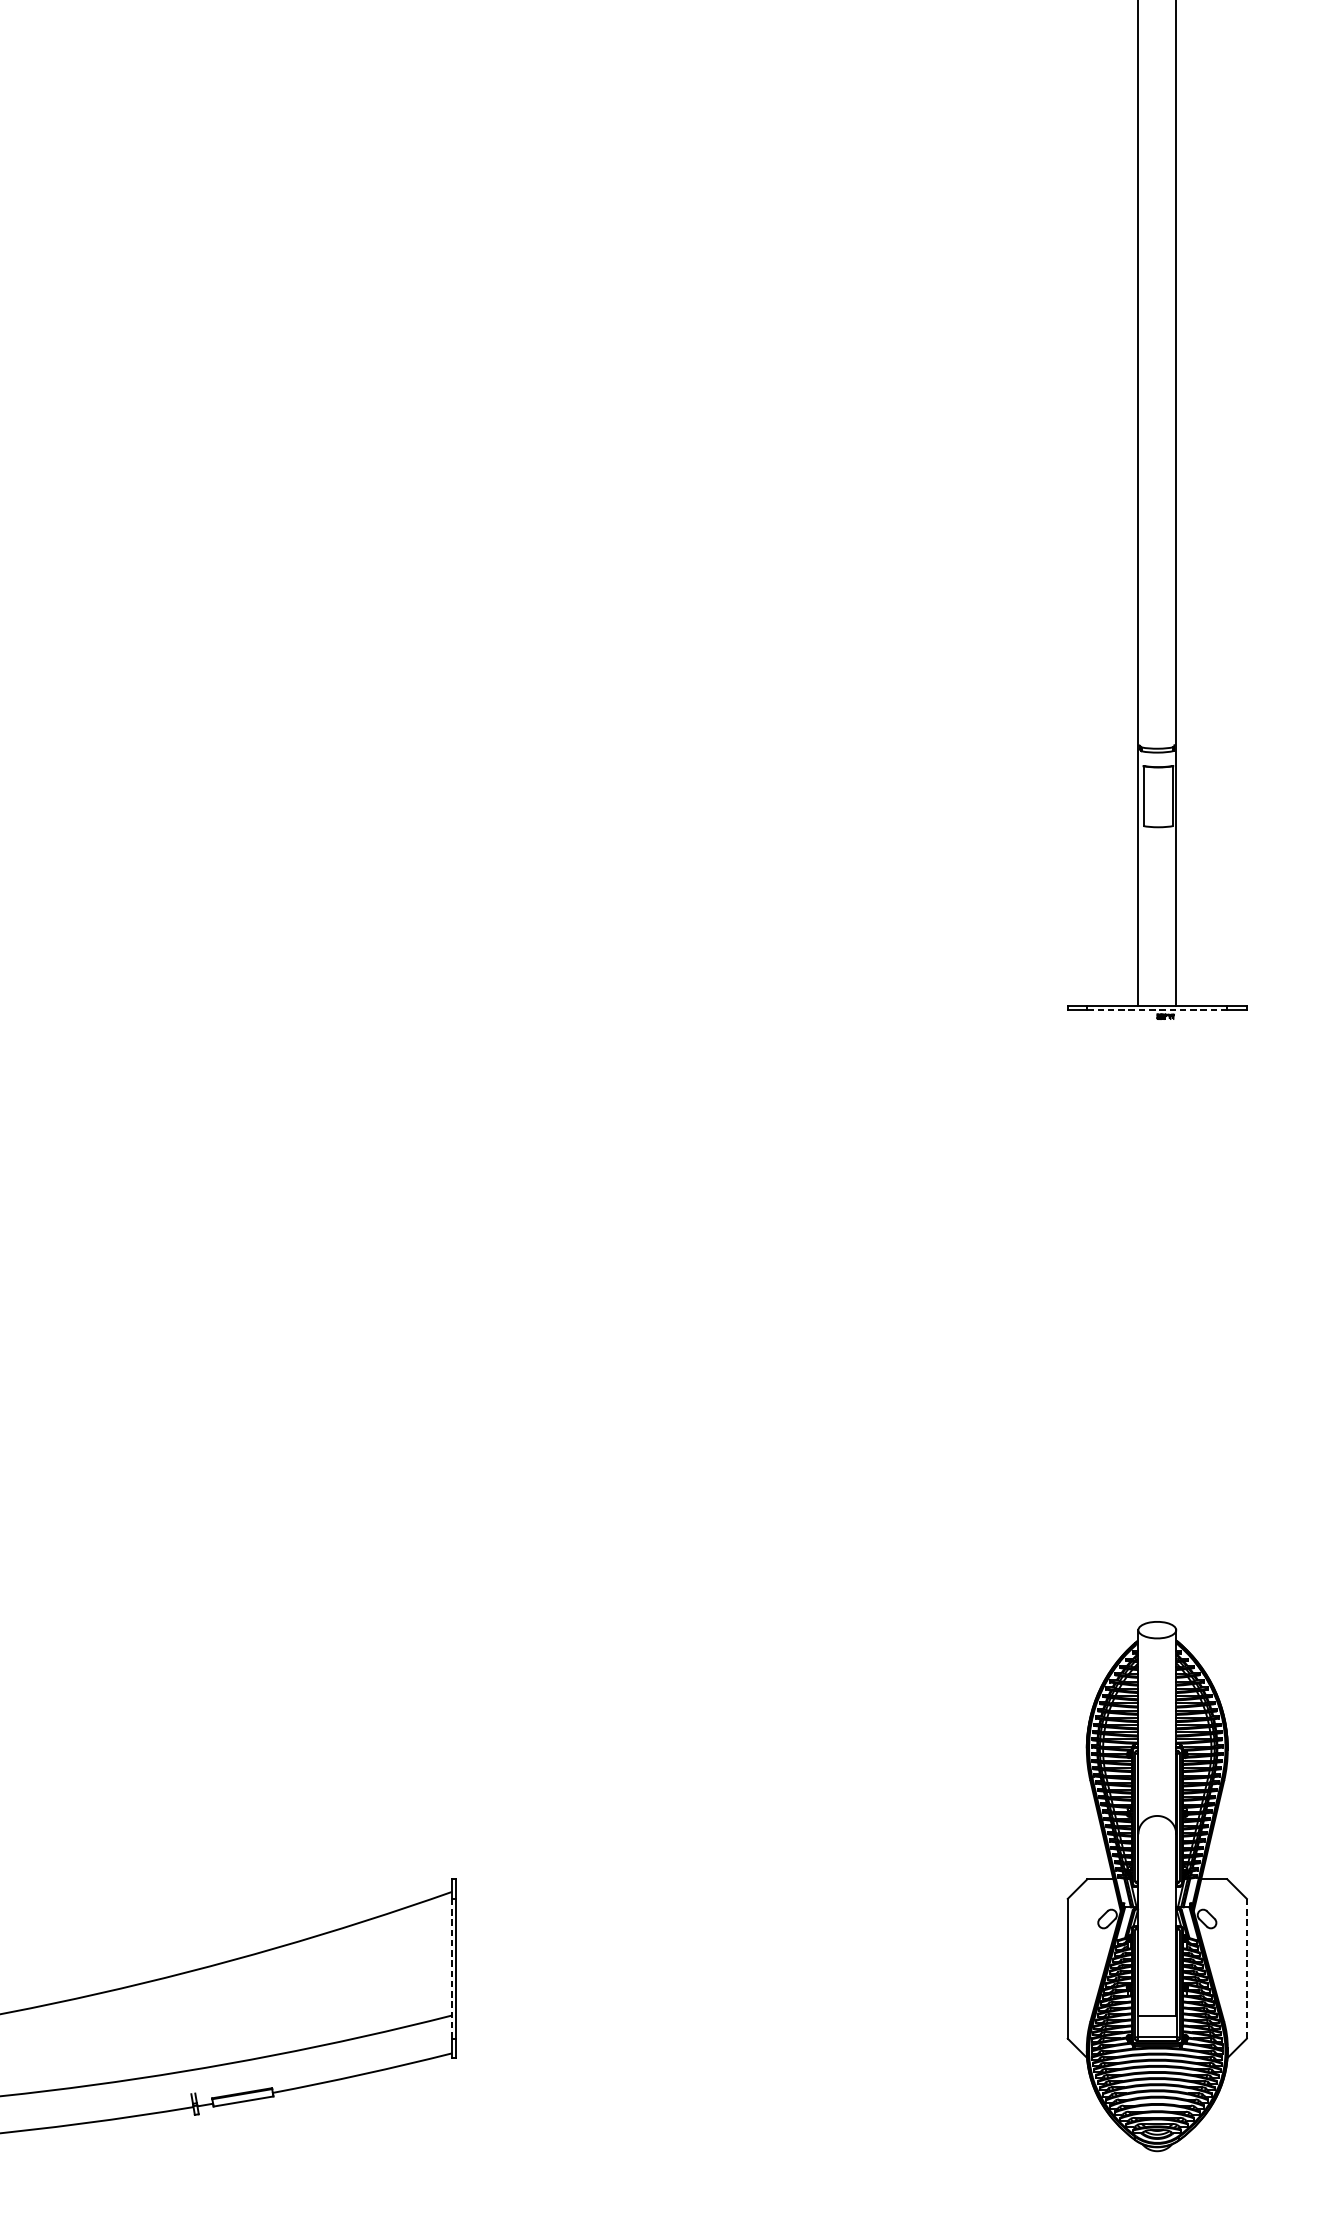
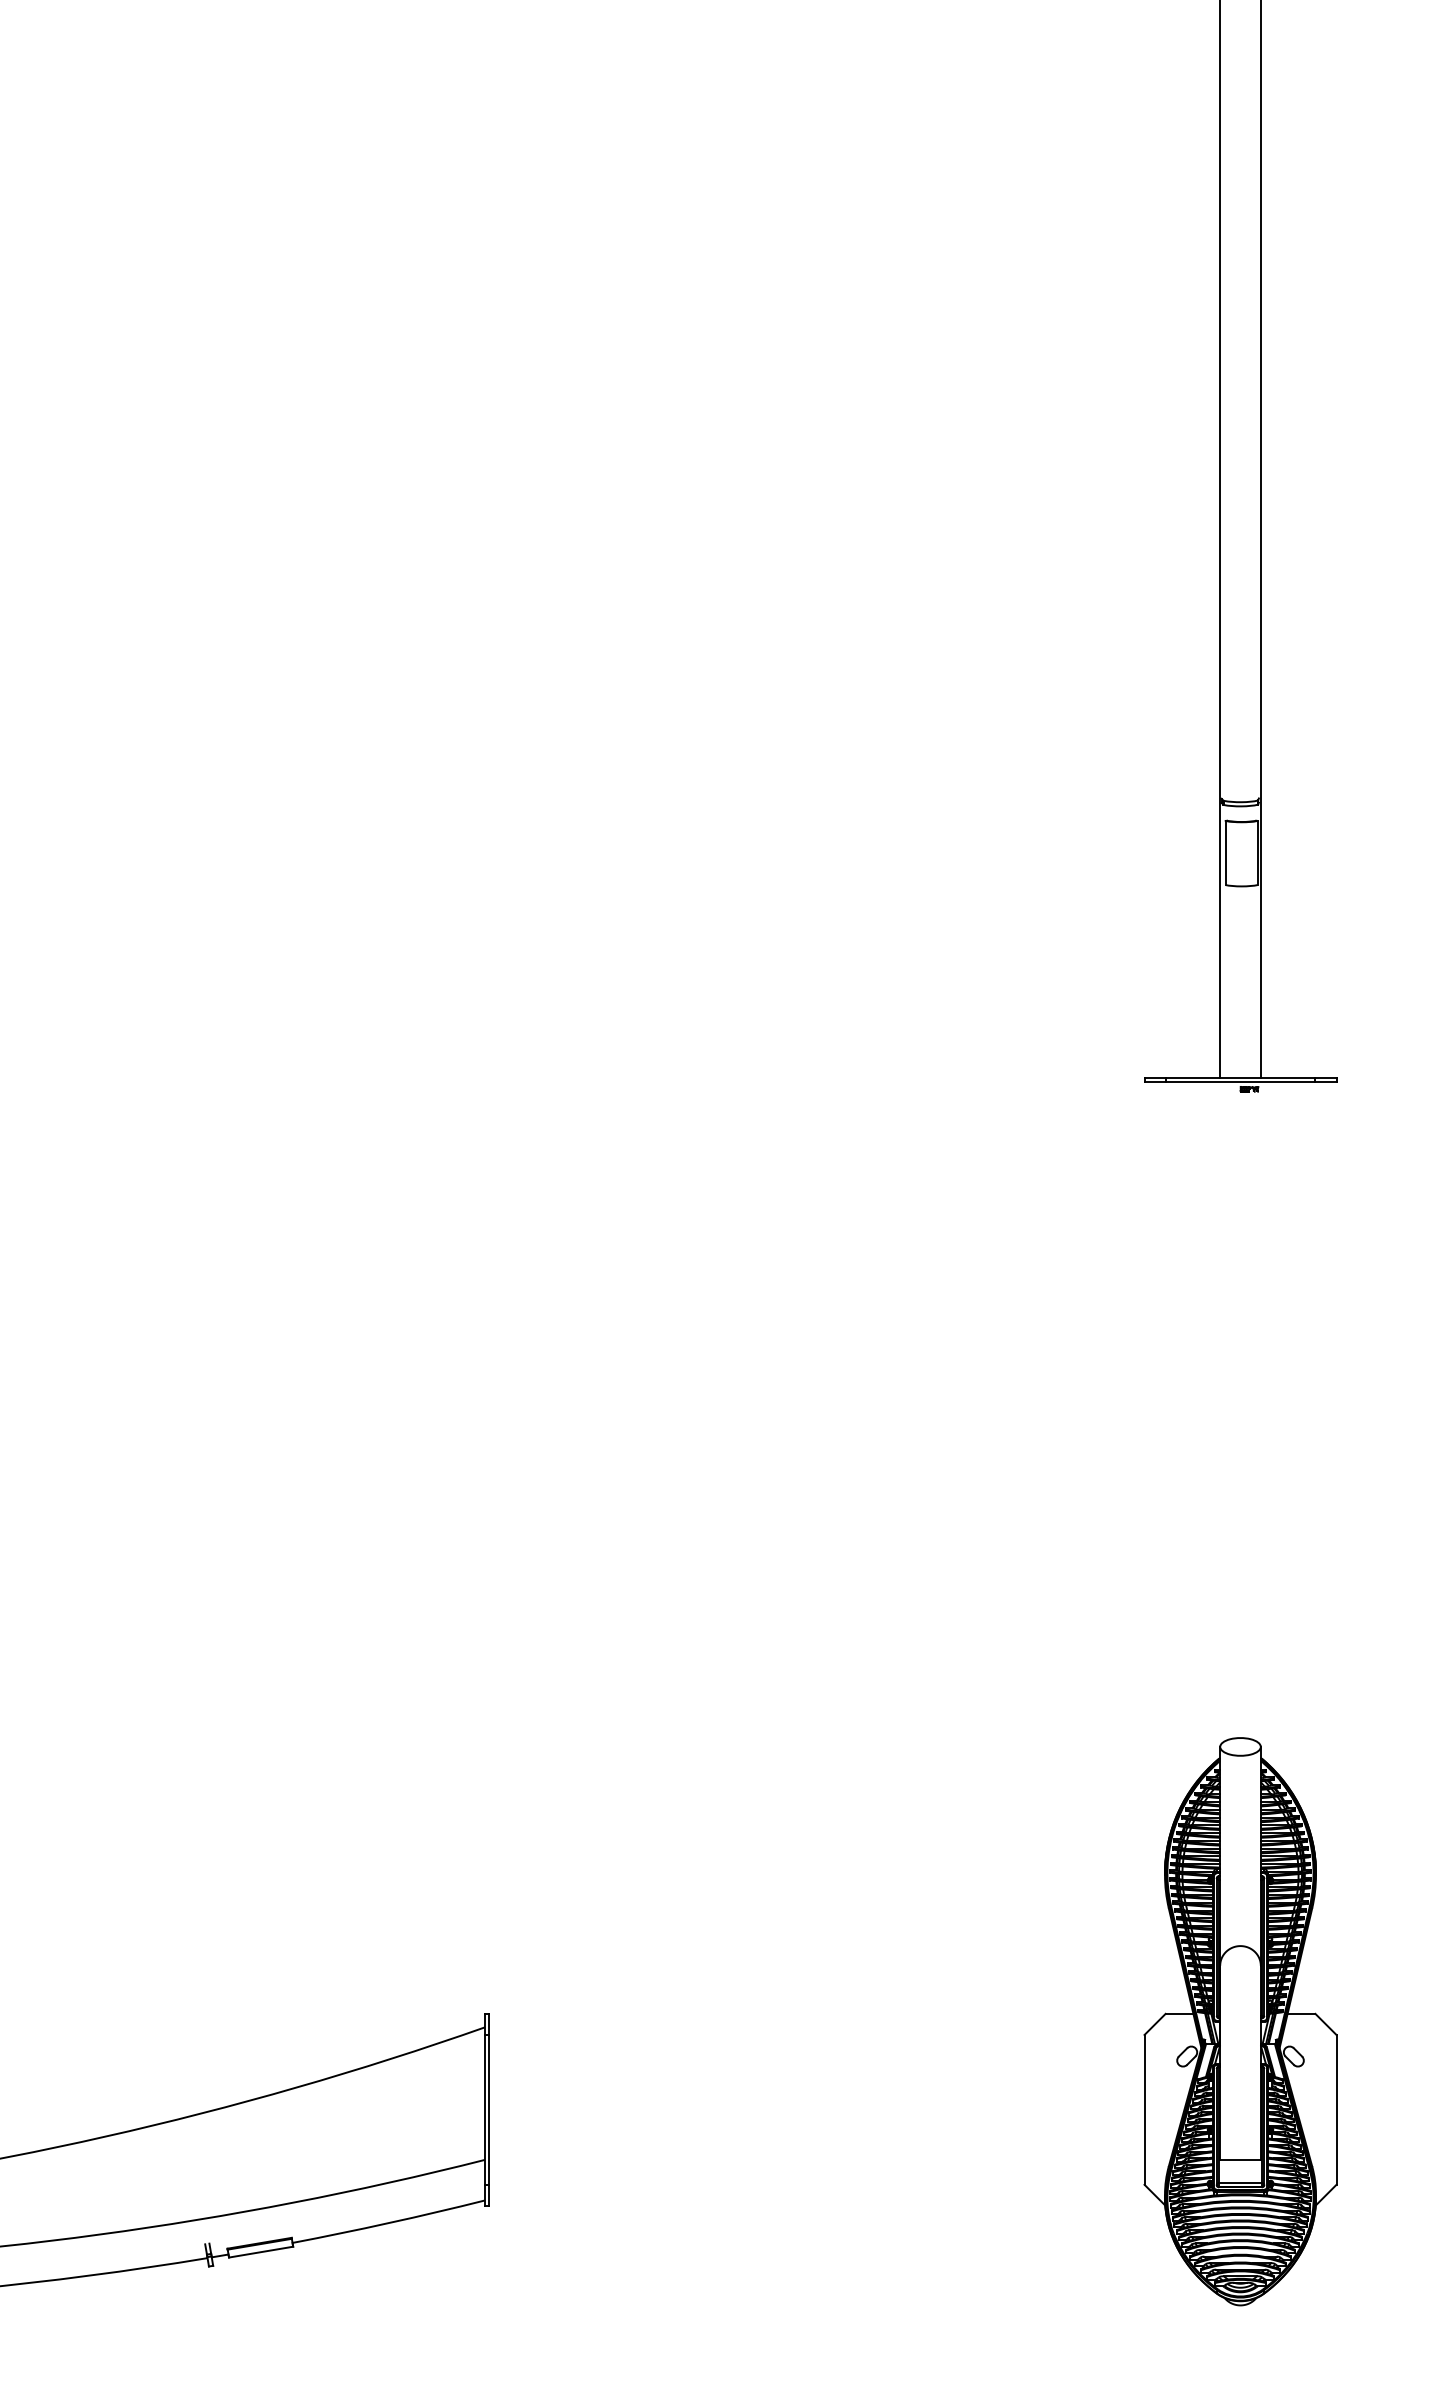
line: (1157, 1010) -> (1240, 1082), dashed -> solid
line: (451, 1968) -> (484, 2109), dashed -> solid
line: (1246, 1968) -> (1336, 2109), dashed -> solid

